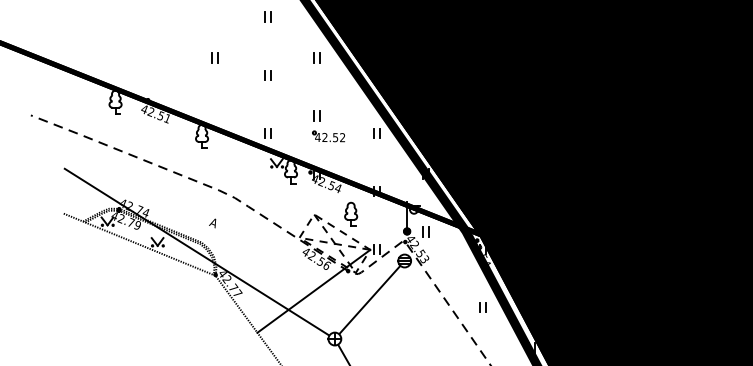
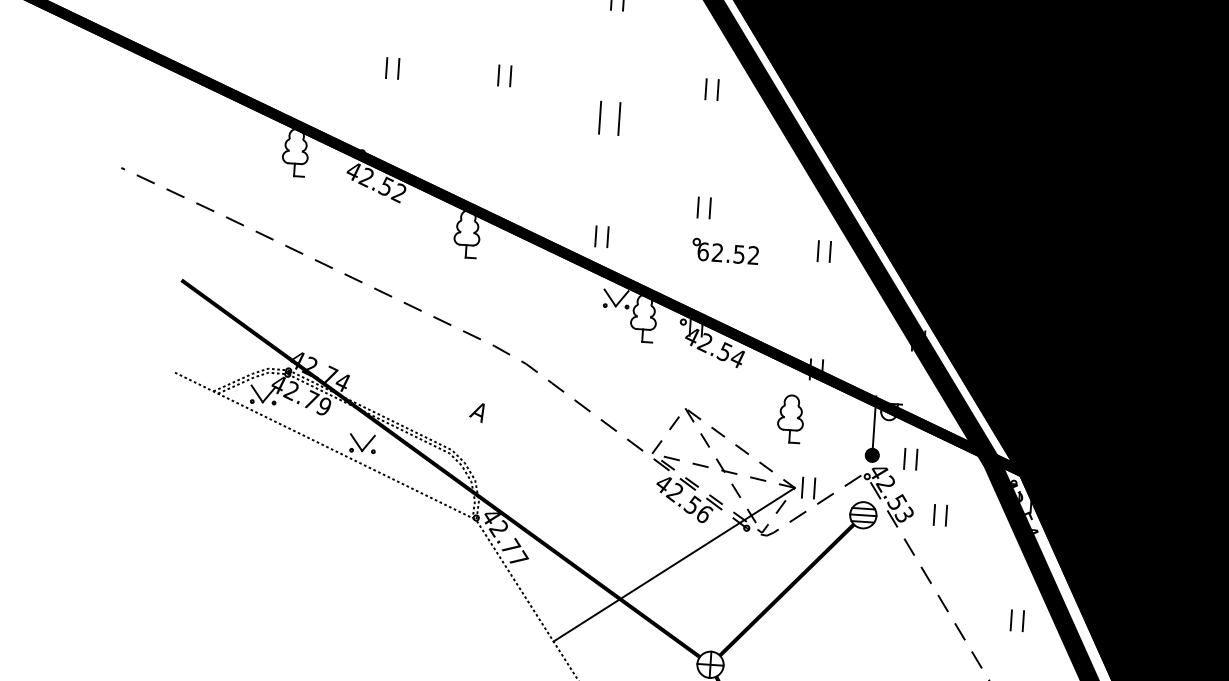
part: (159, 57) -> (391, 67), added
part: (267, 75) -> (608, 118), size x1.6
text: (166, 117) -> (397, 190), 42.51 -> 42.52
text: (317, 136) -> (702, 249), 42.52 -> 62.52
part: (351, 213) -> (791, 417), moved
part: (441, 258) -> (938, 515), added

